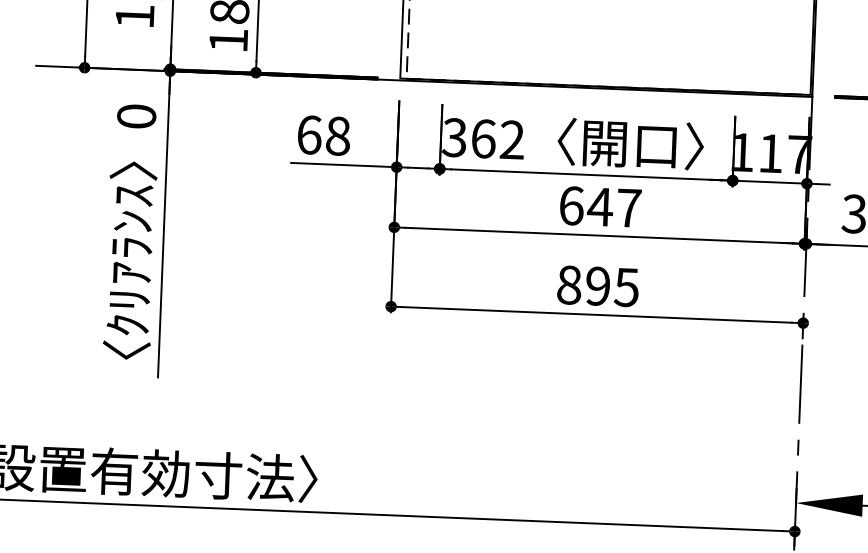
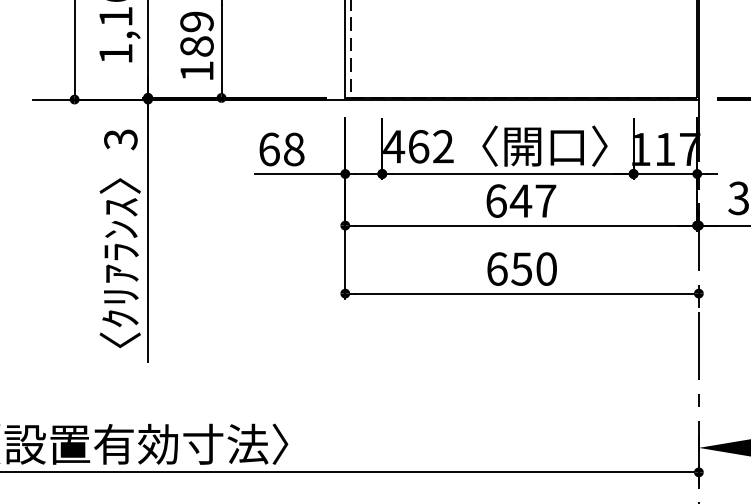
text: (136, 116) -> (120, 139), 0 -> 3
text: (455, 137) -> (394, 146), 362 -> 462
text: (597, 285) -> (521, 268), 895 -> 650

